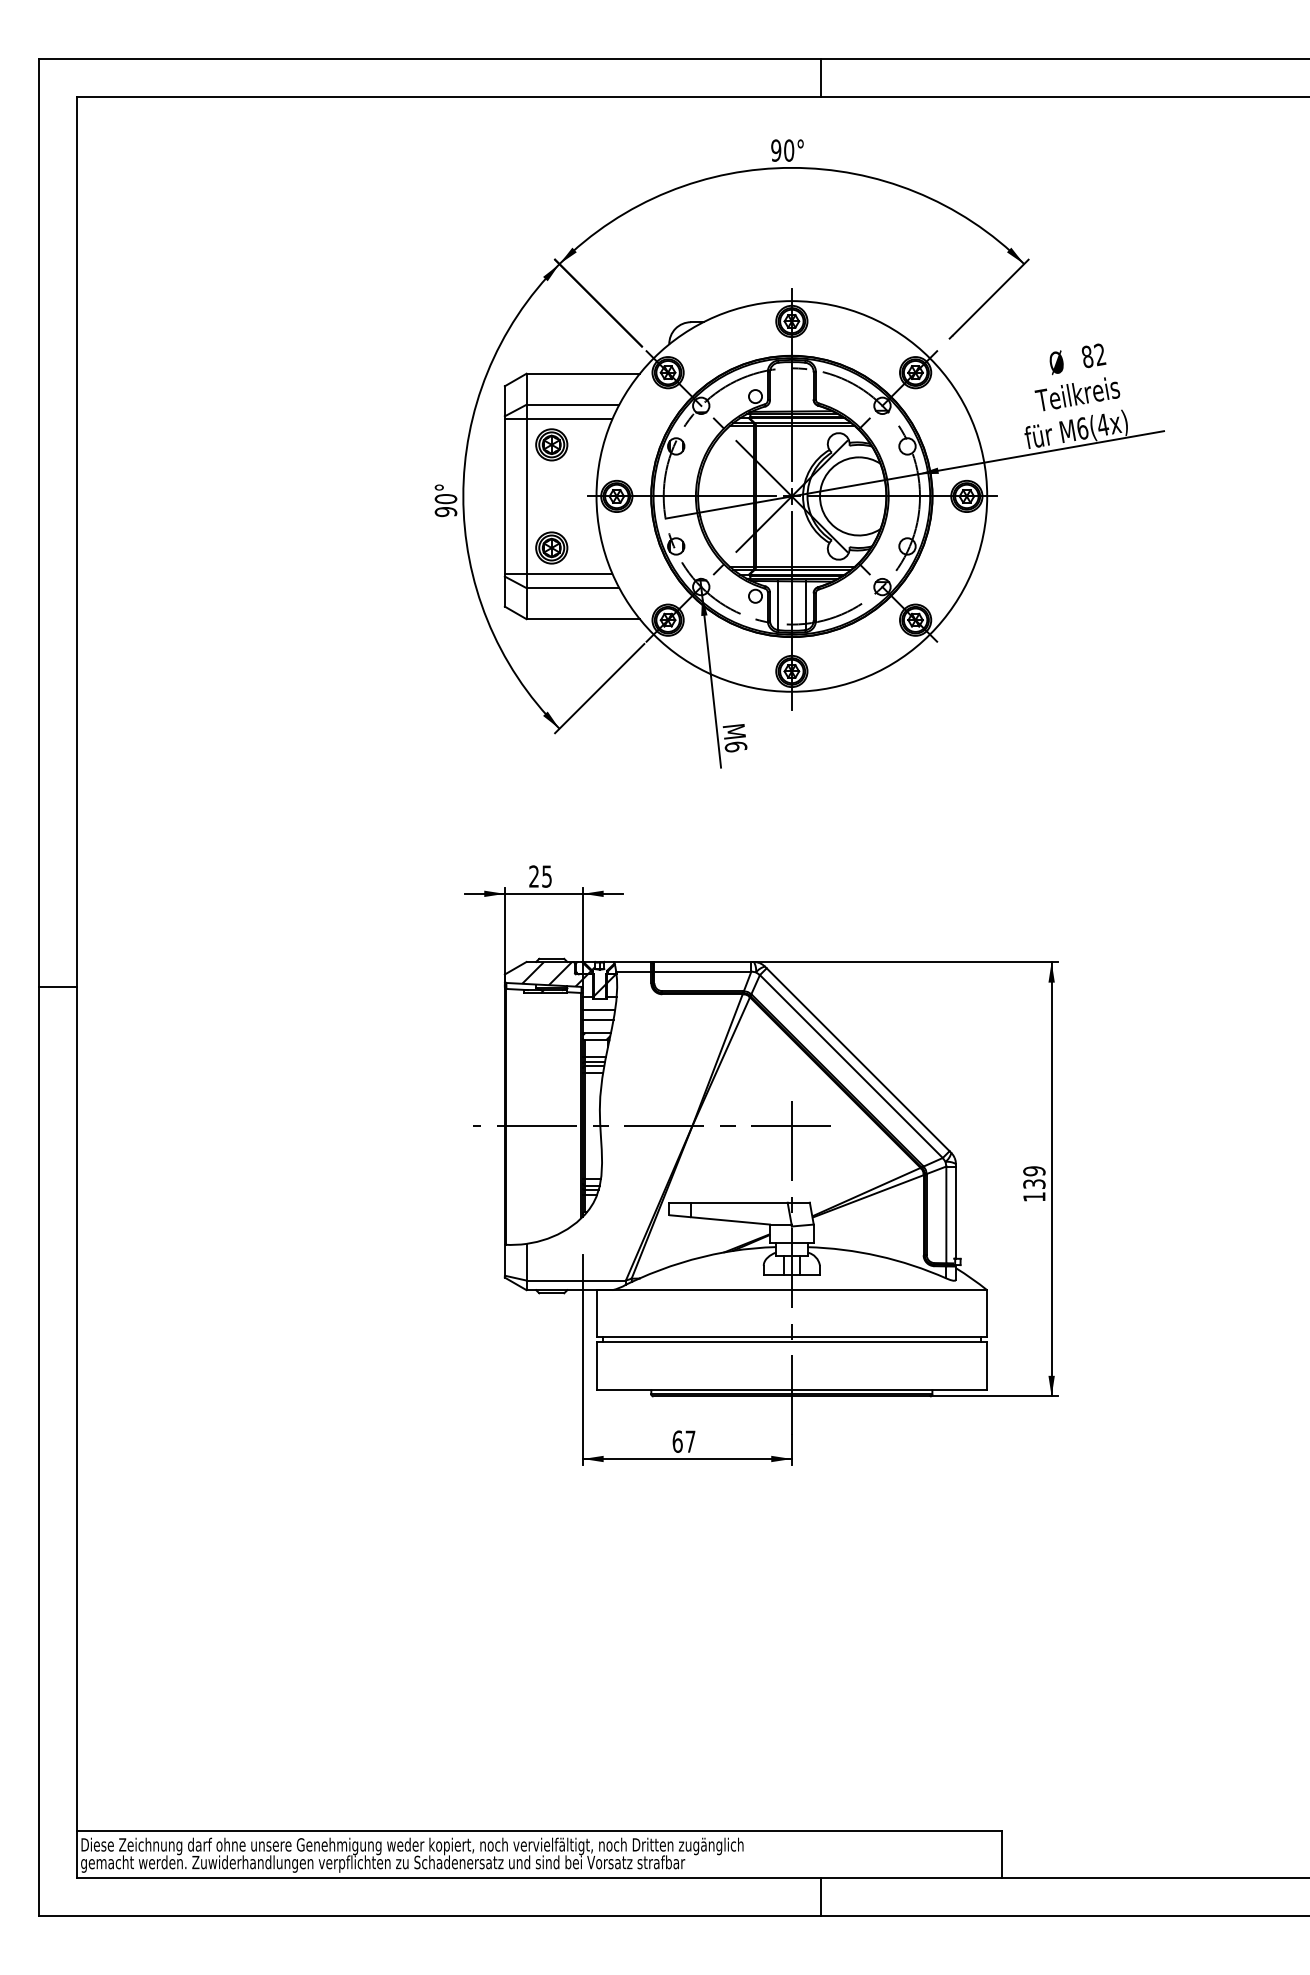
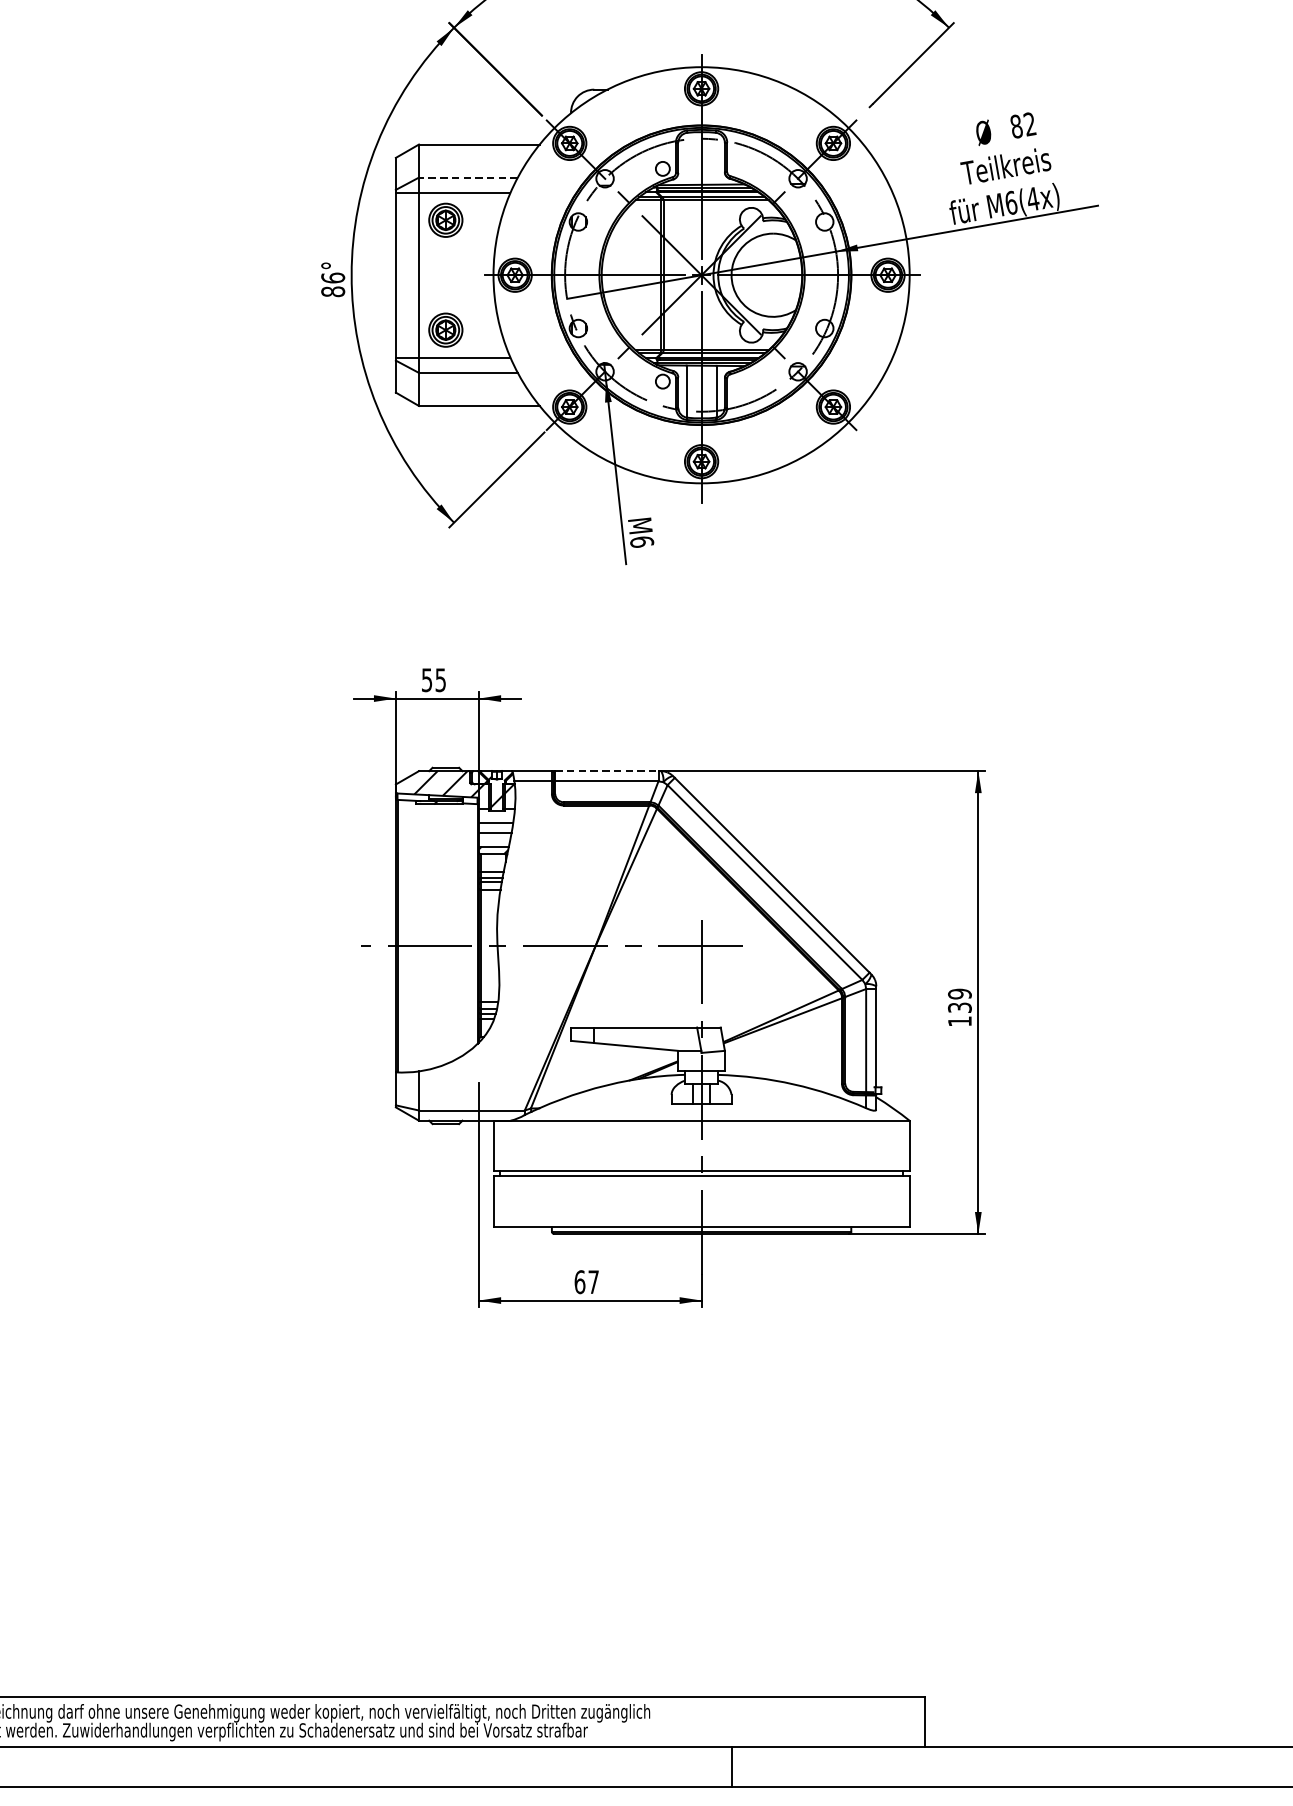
line: (572, 404) -> (467, 177), solid -> dashed
text: (445, 505) -> (332, 284), 90° -> 86°
text: (533, 876) -> (426, 680), 25 -> 55
line: (703, 961) -> (607, 770), solid -> dashed

